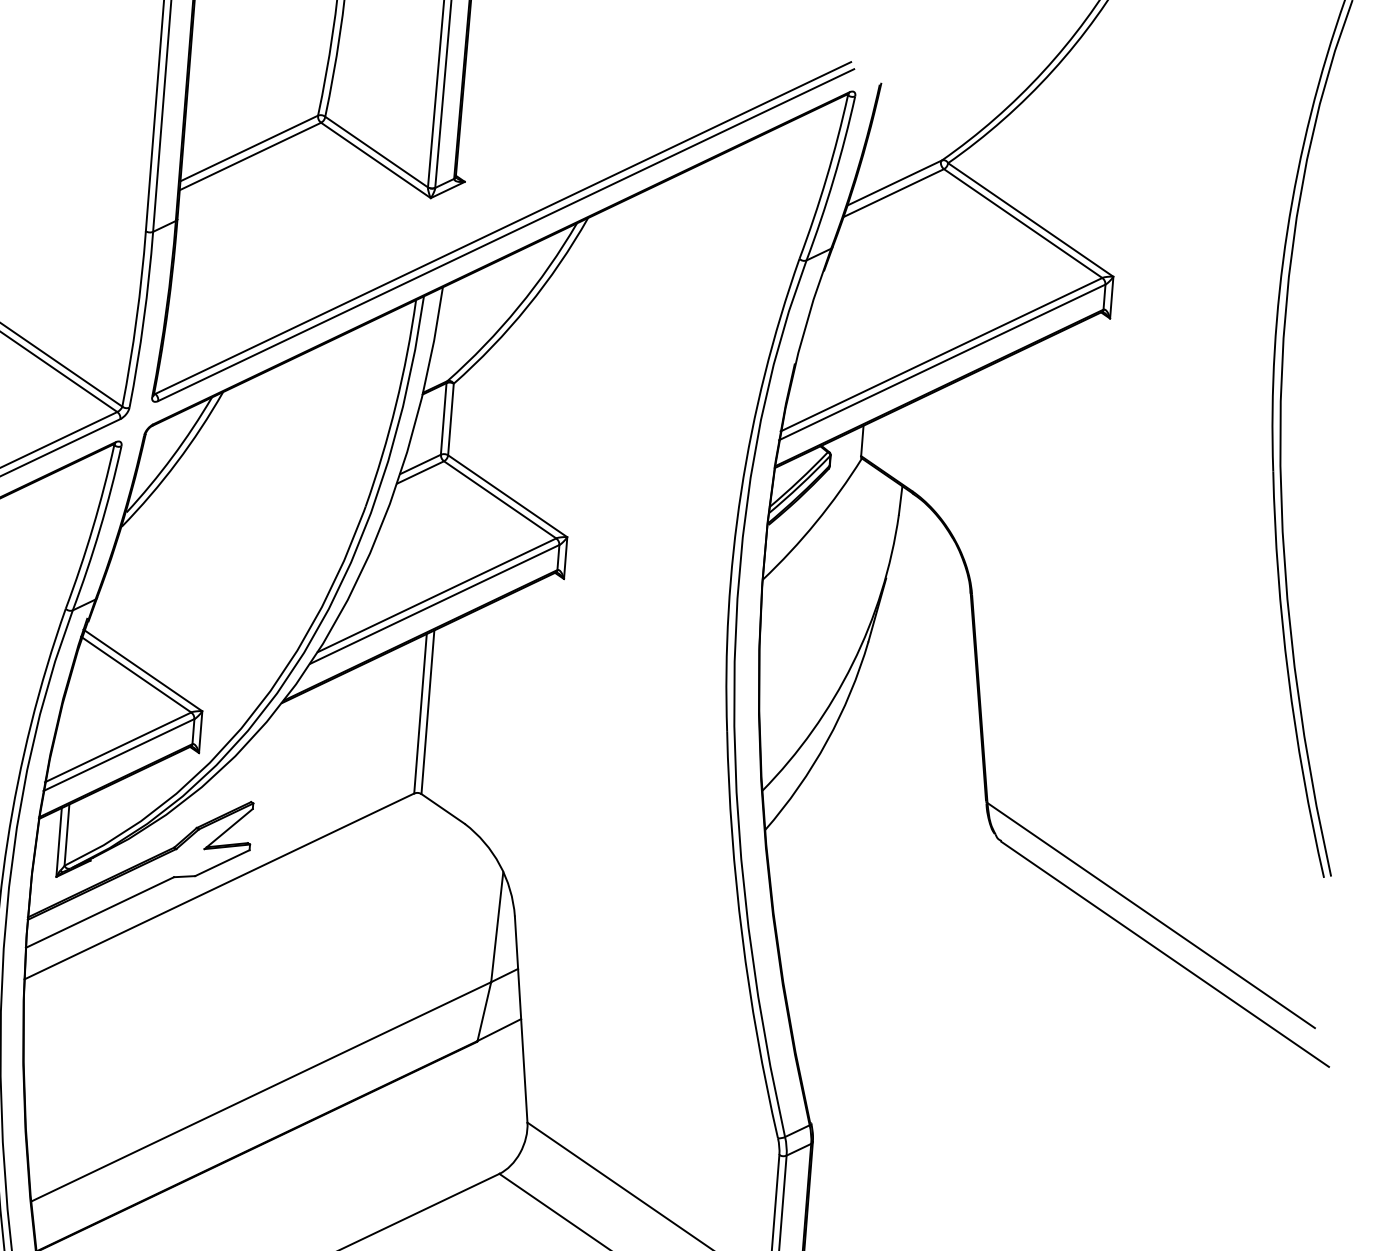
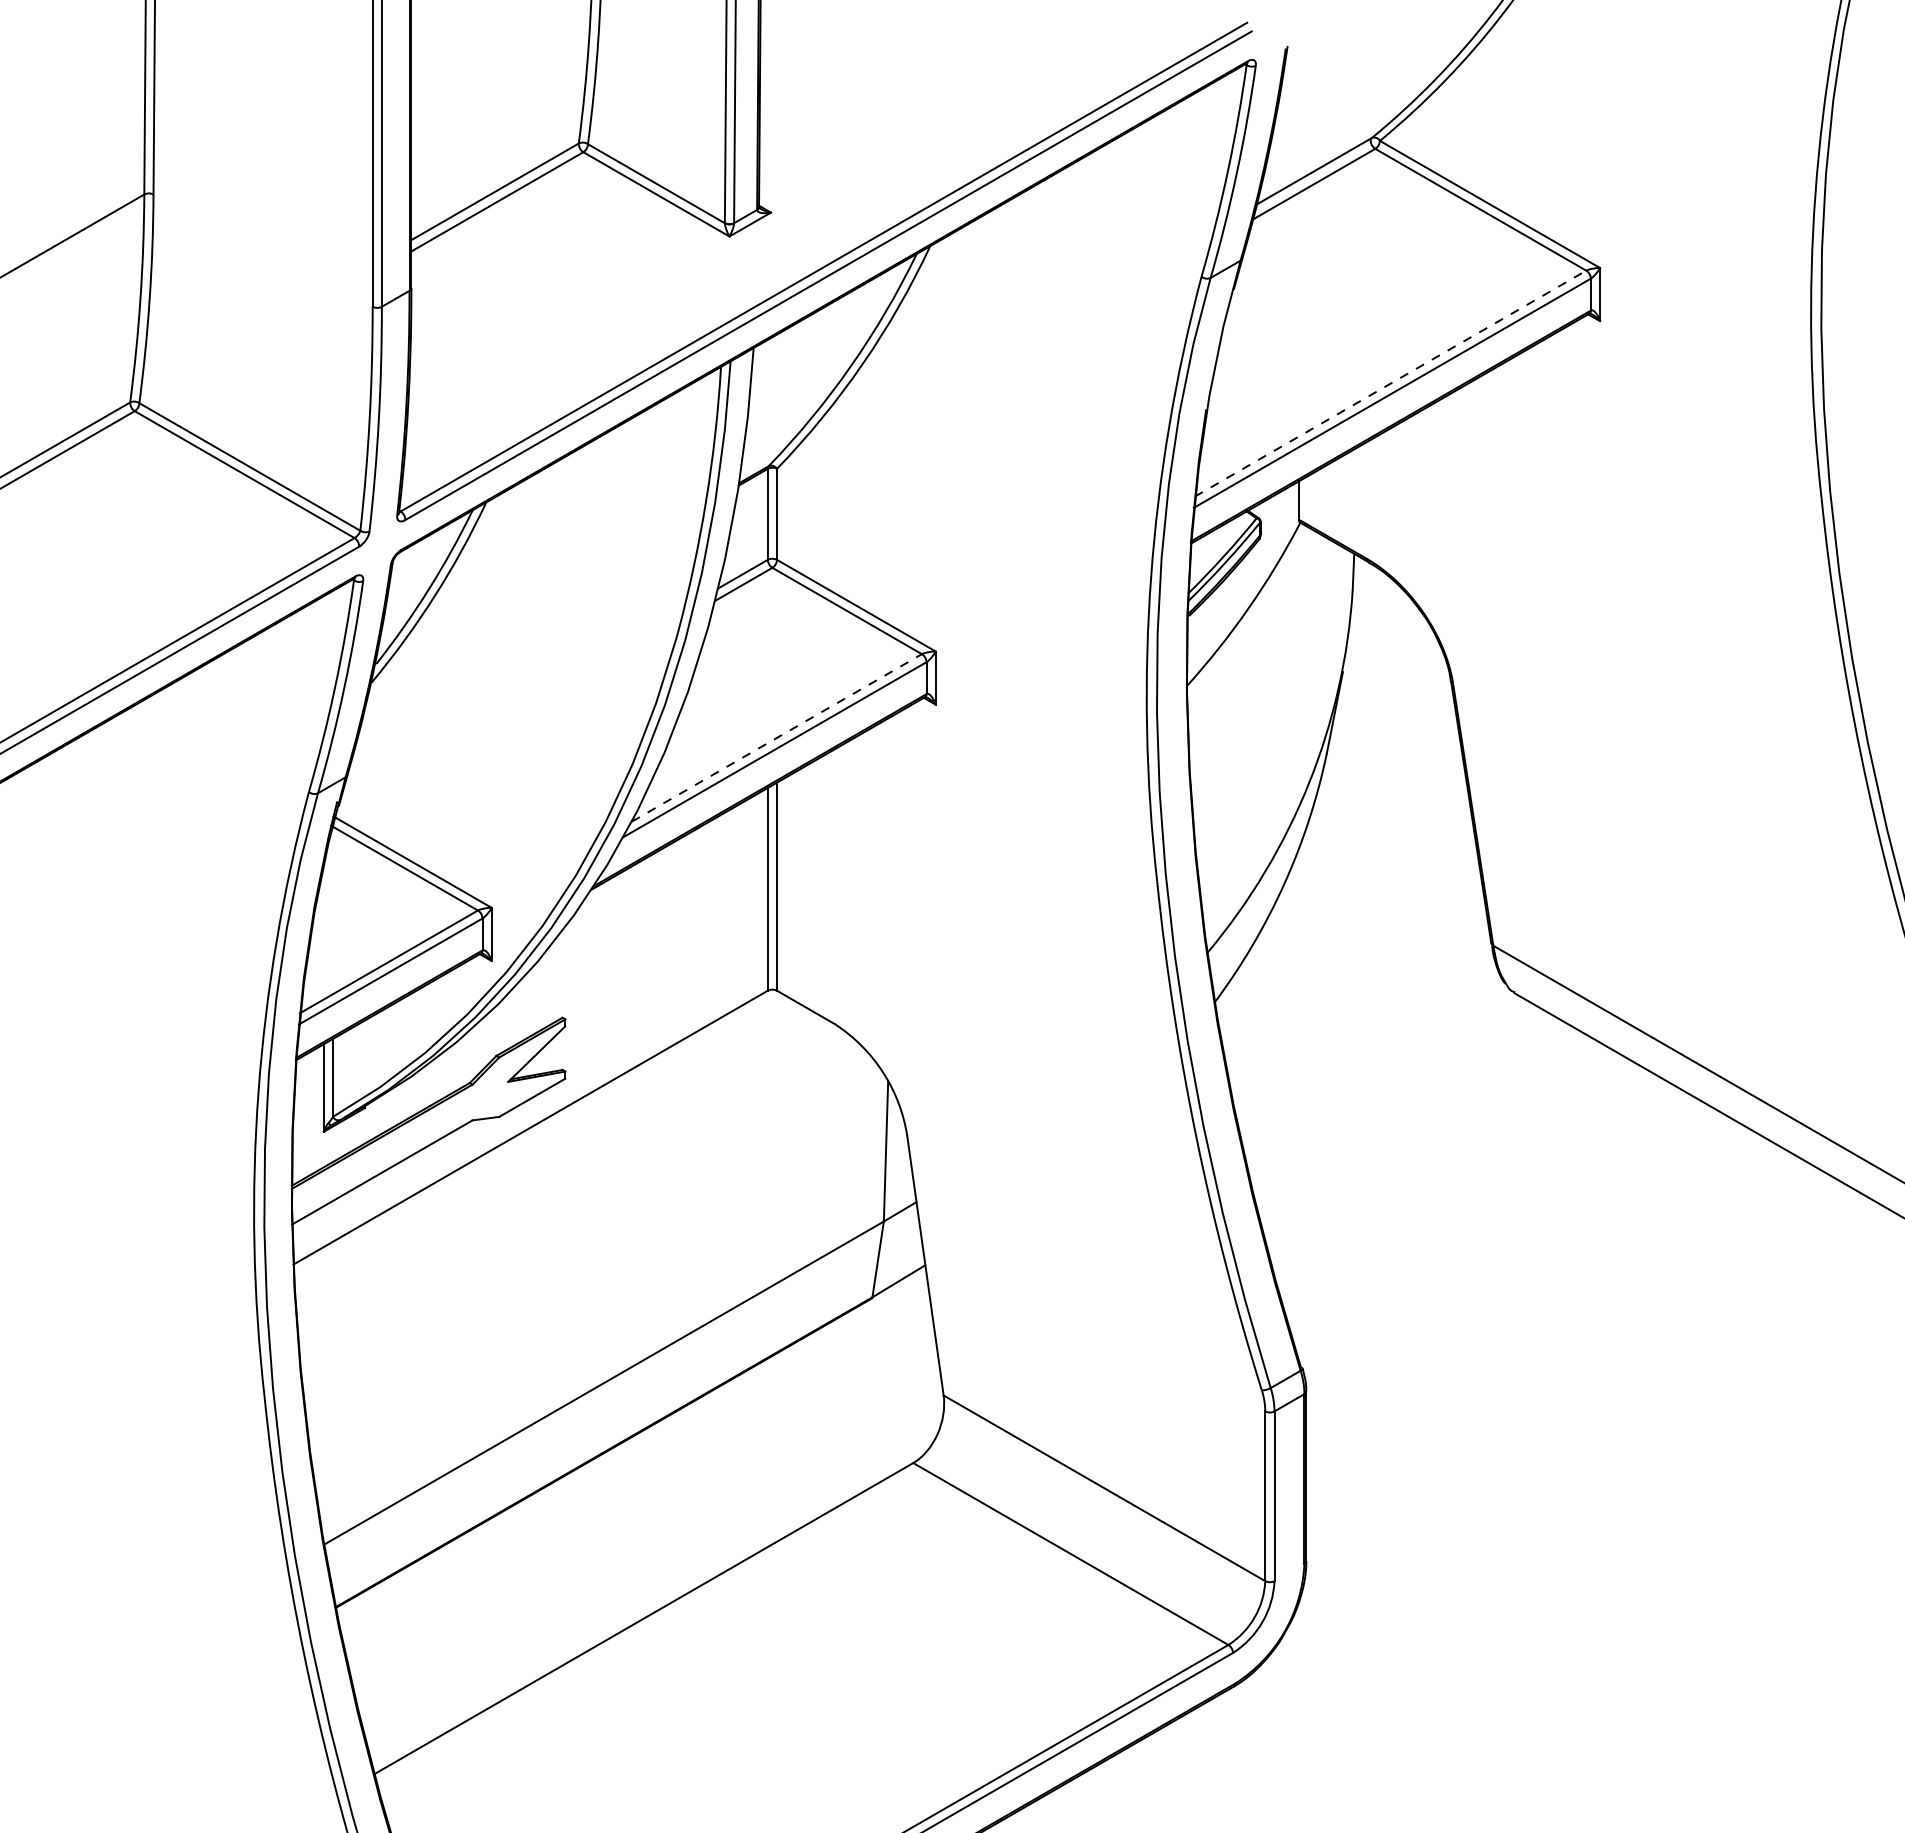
line: (941, 354) -> (1390, 383), solid -> dashed
line: (436, 594) -> (776, 737), solid -> dashed

